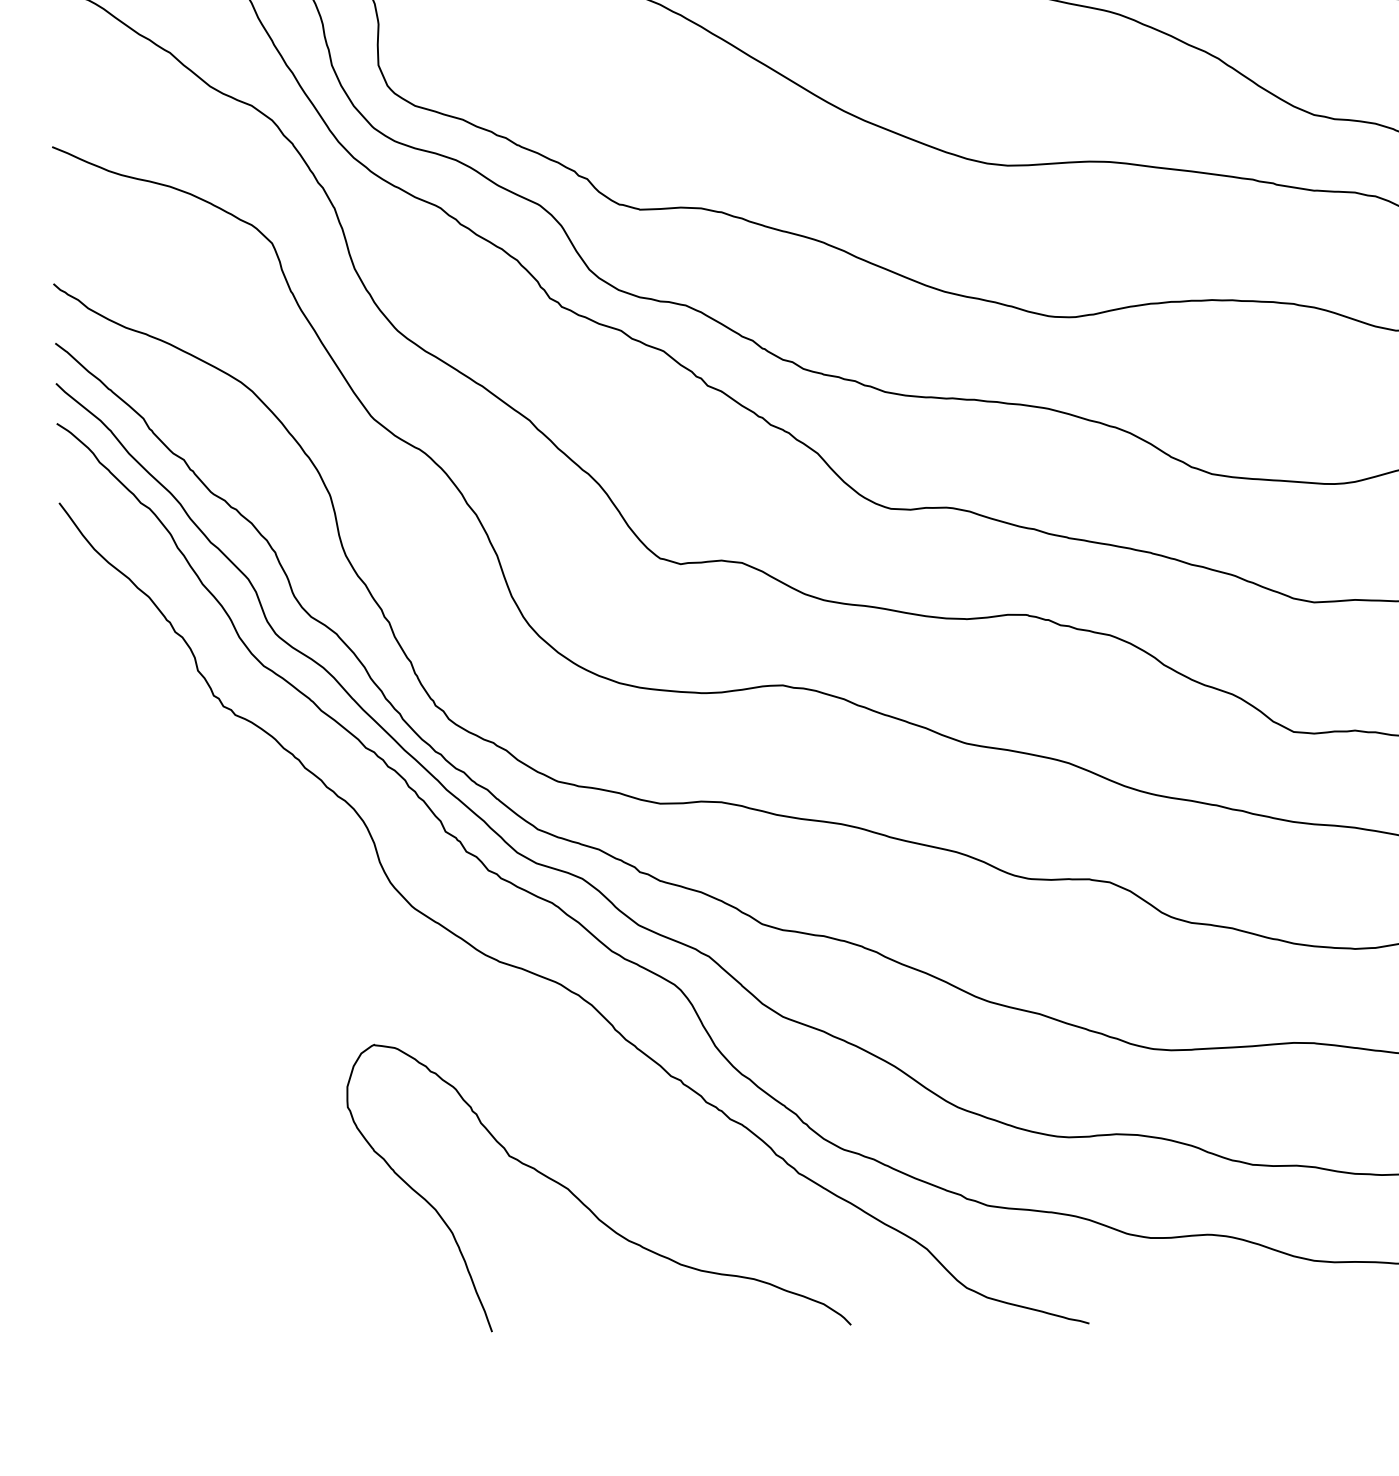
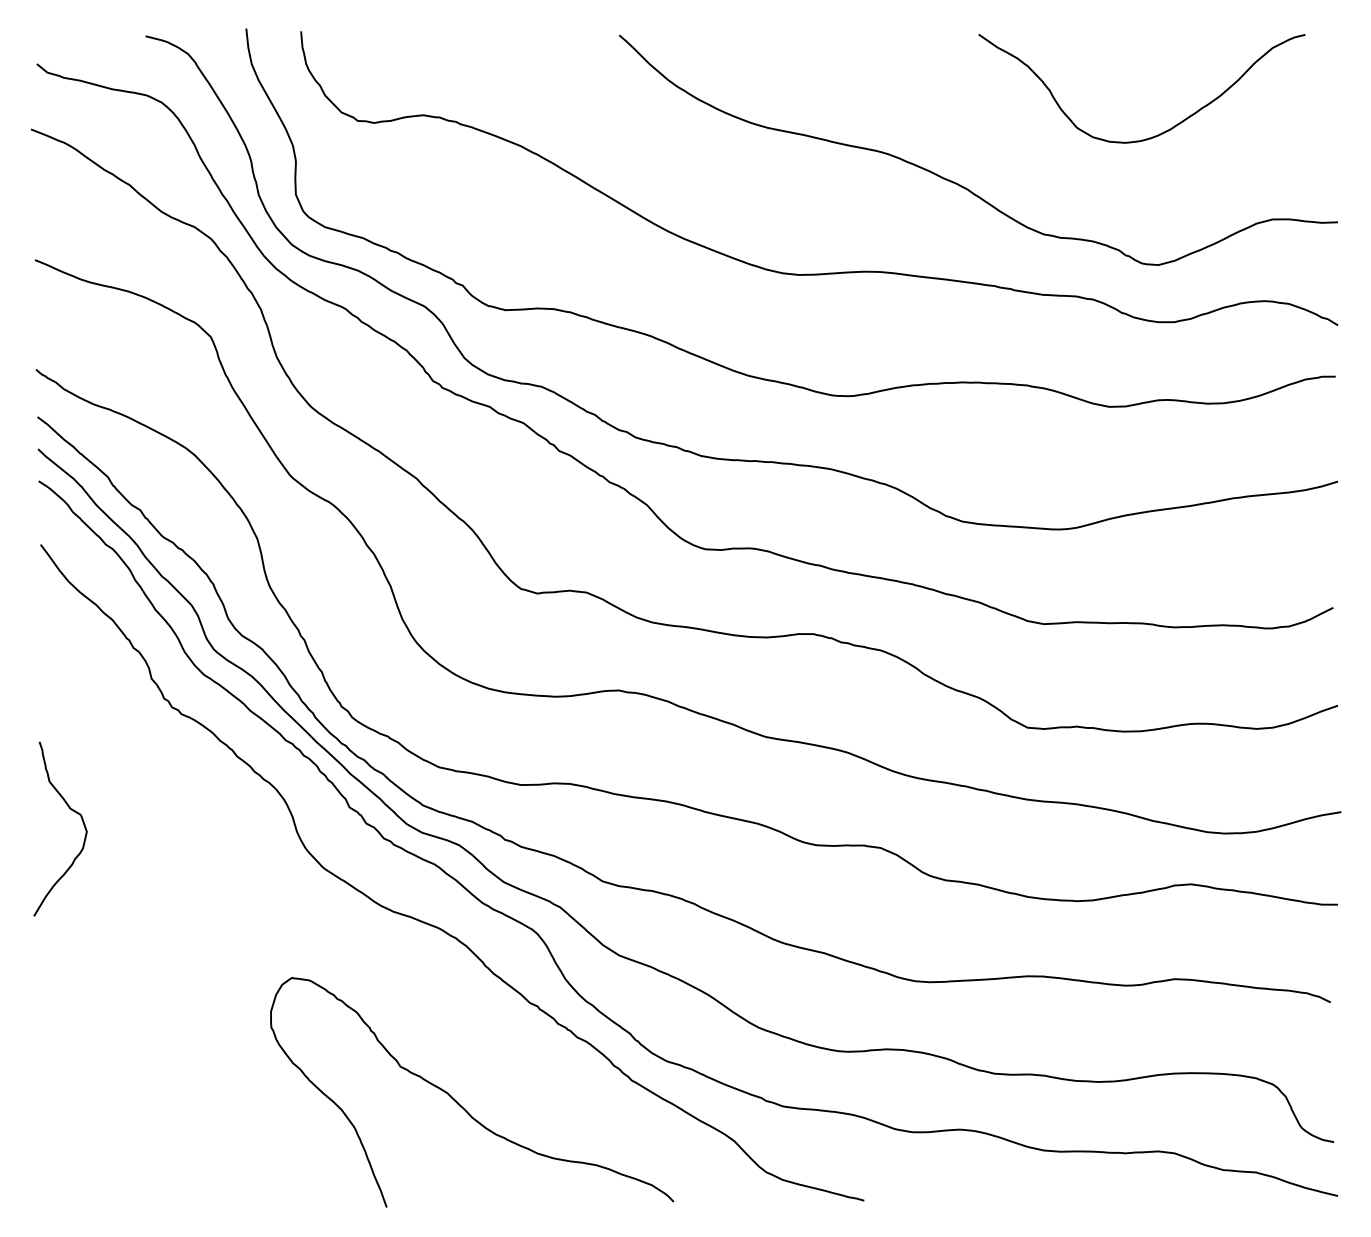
curve: (95, 834) -> (69, 809), added

